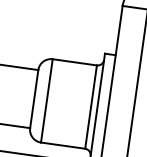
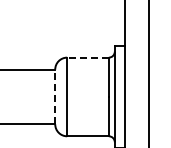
line: (75, 62) -> (88, 57), solid -> dashed
line: (34, 98) -> (55, 96), solid -> dashed

